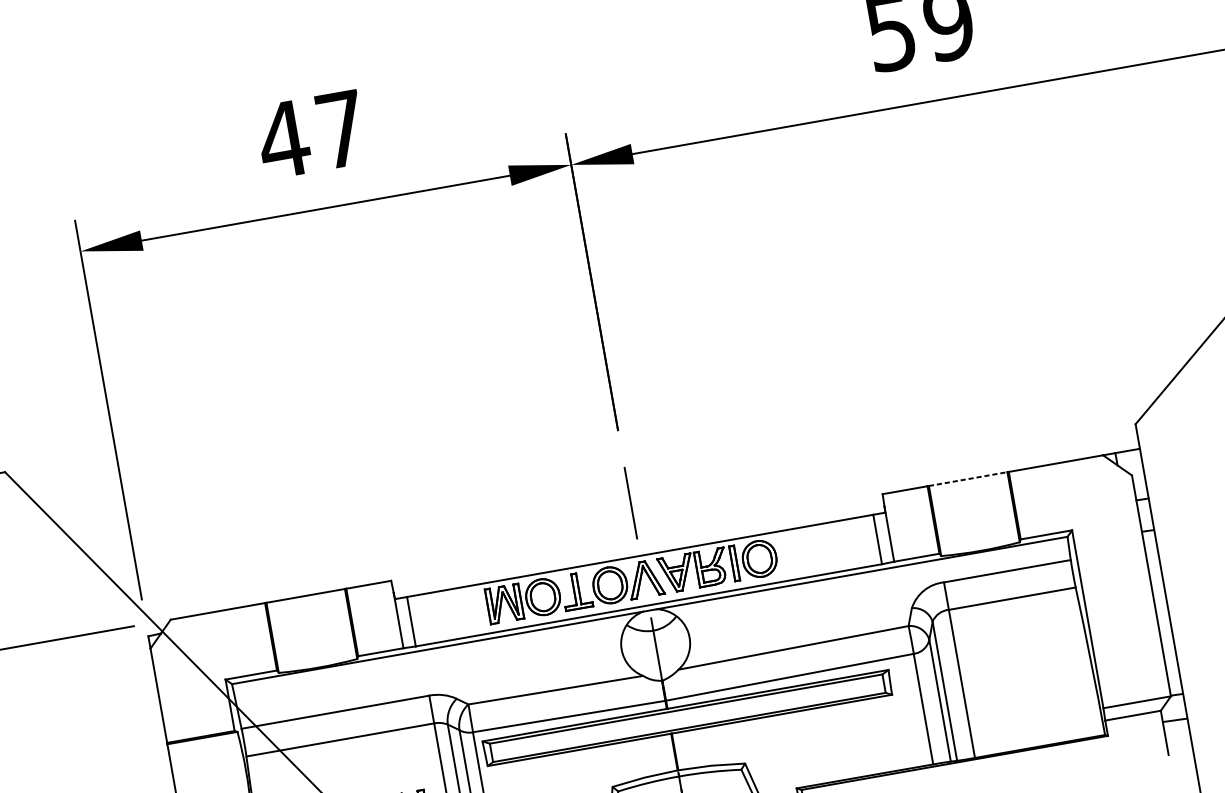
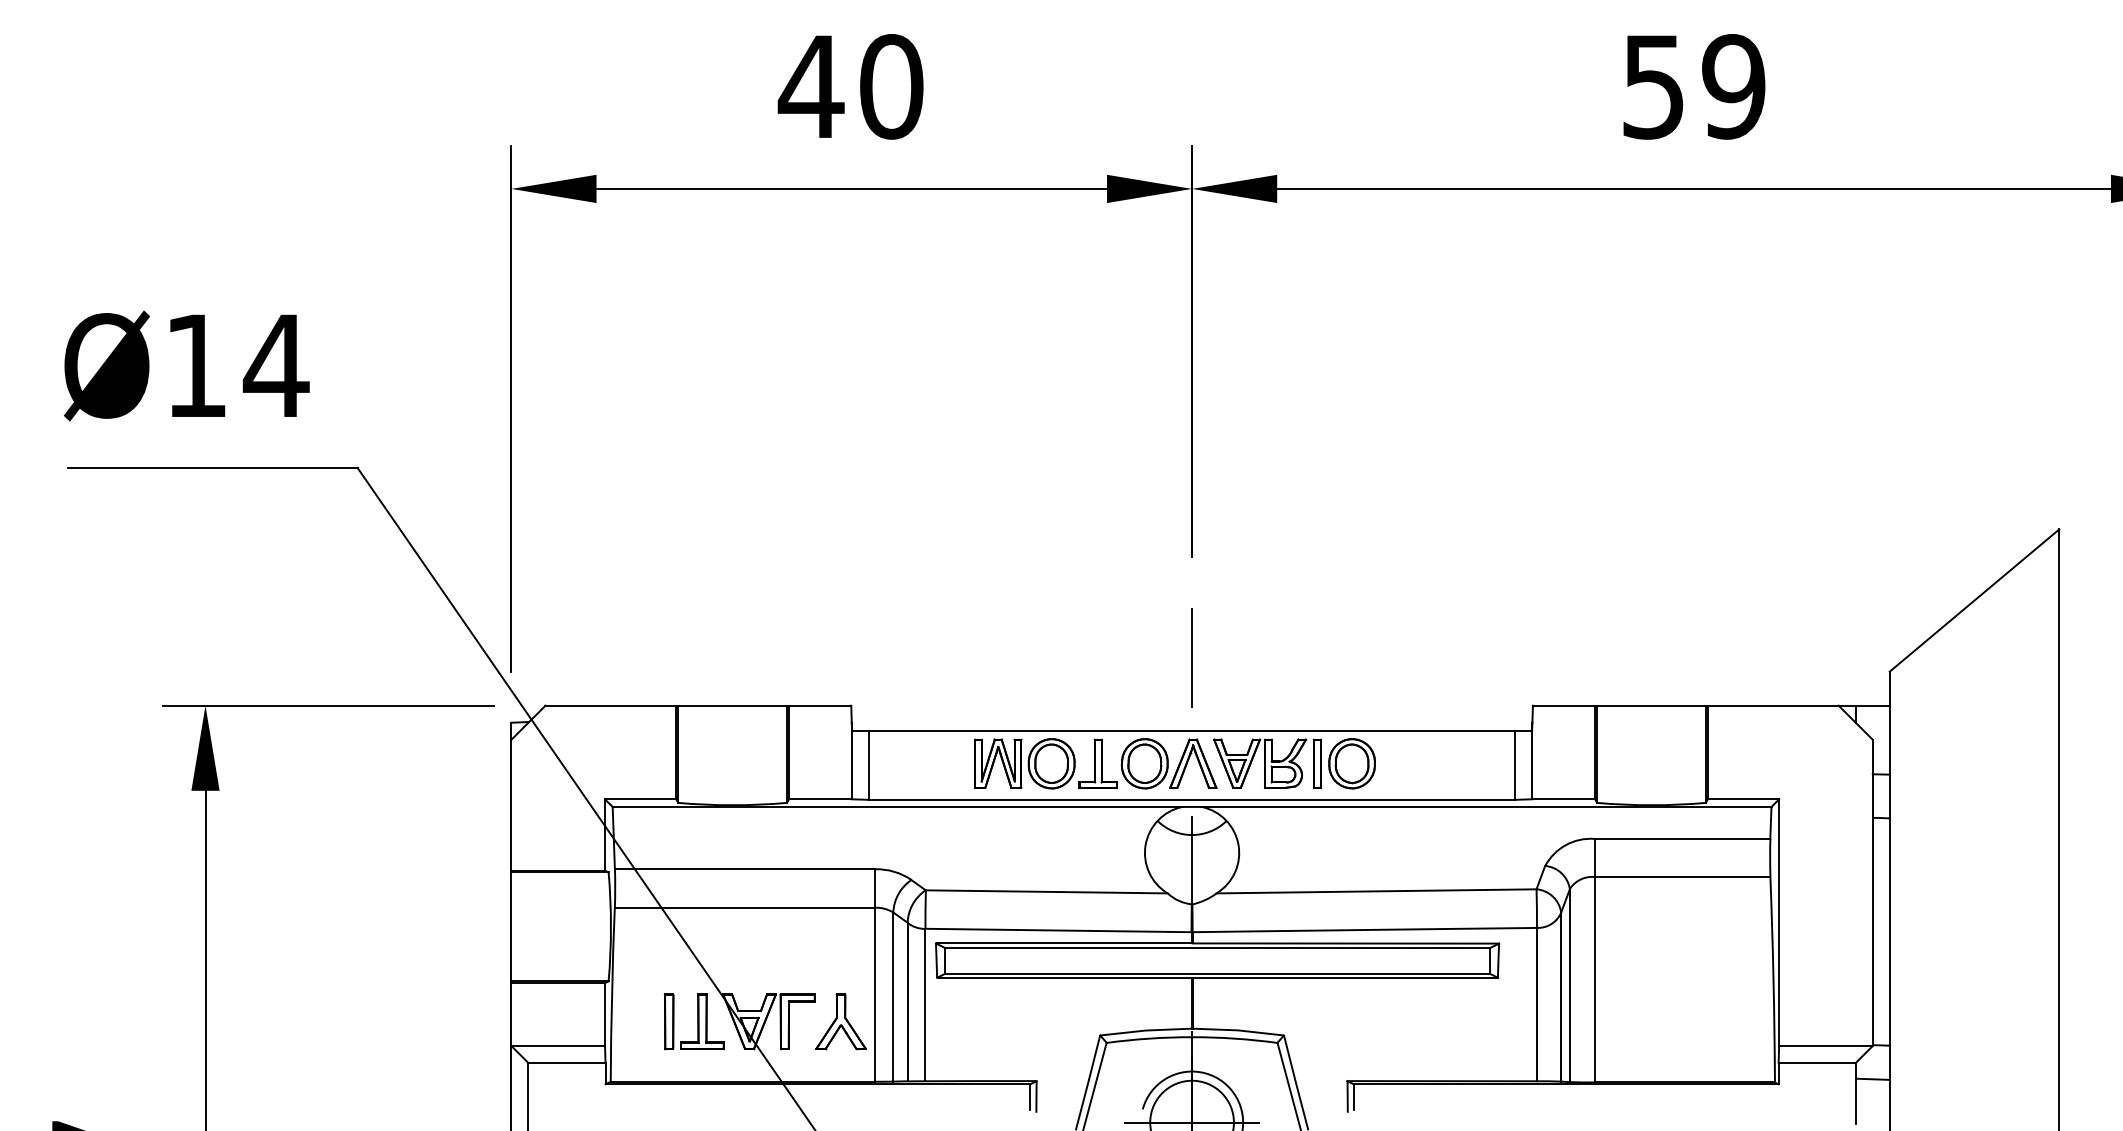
text: (341, 129) -> (891, 86), 47 -> 40
line: (968, 478) -> (1652, 705), dashed -> solid

